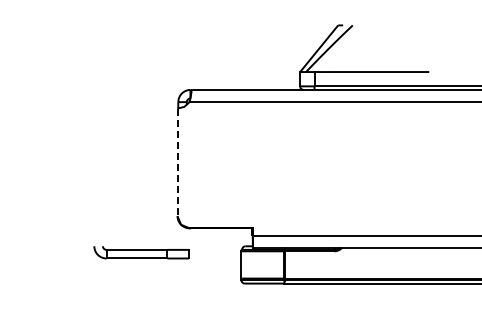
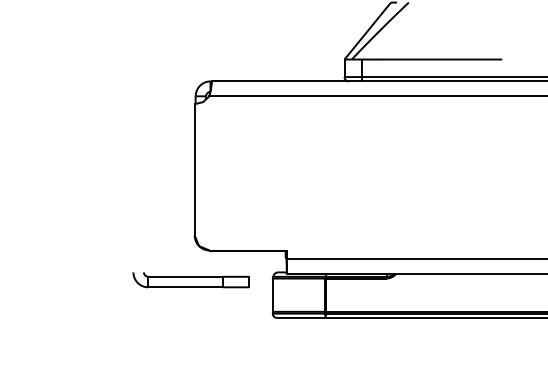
line: (177, 162) -> (194, 170), dashed -> solid
part: (141, 252) -> (191, 280), moved

